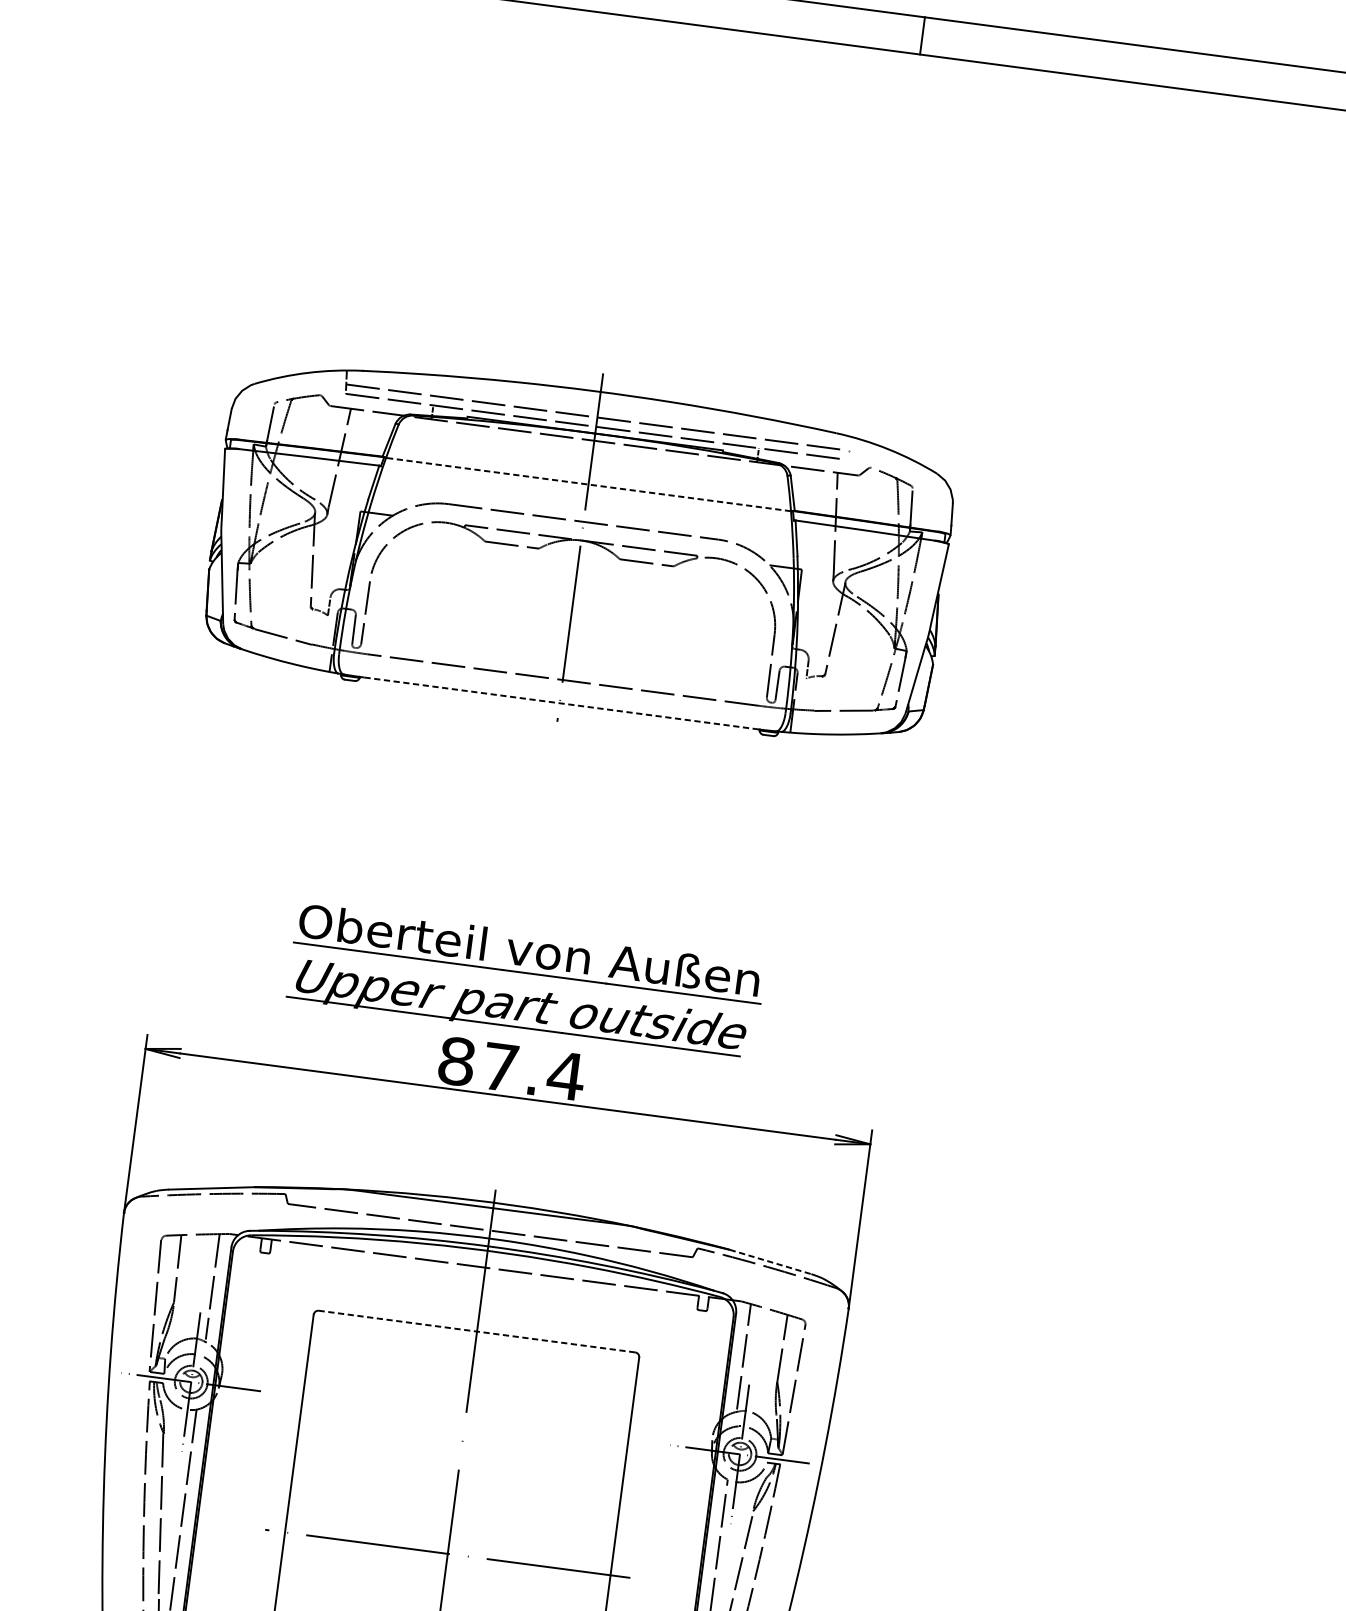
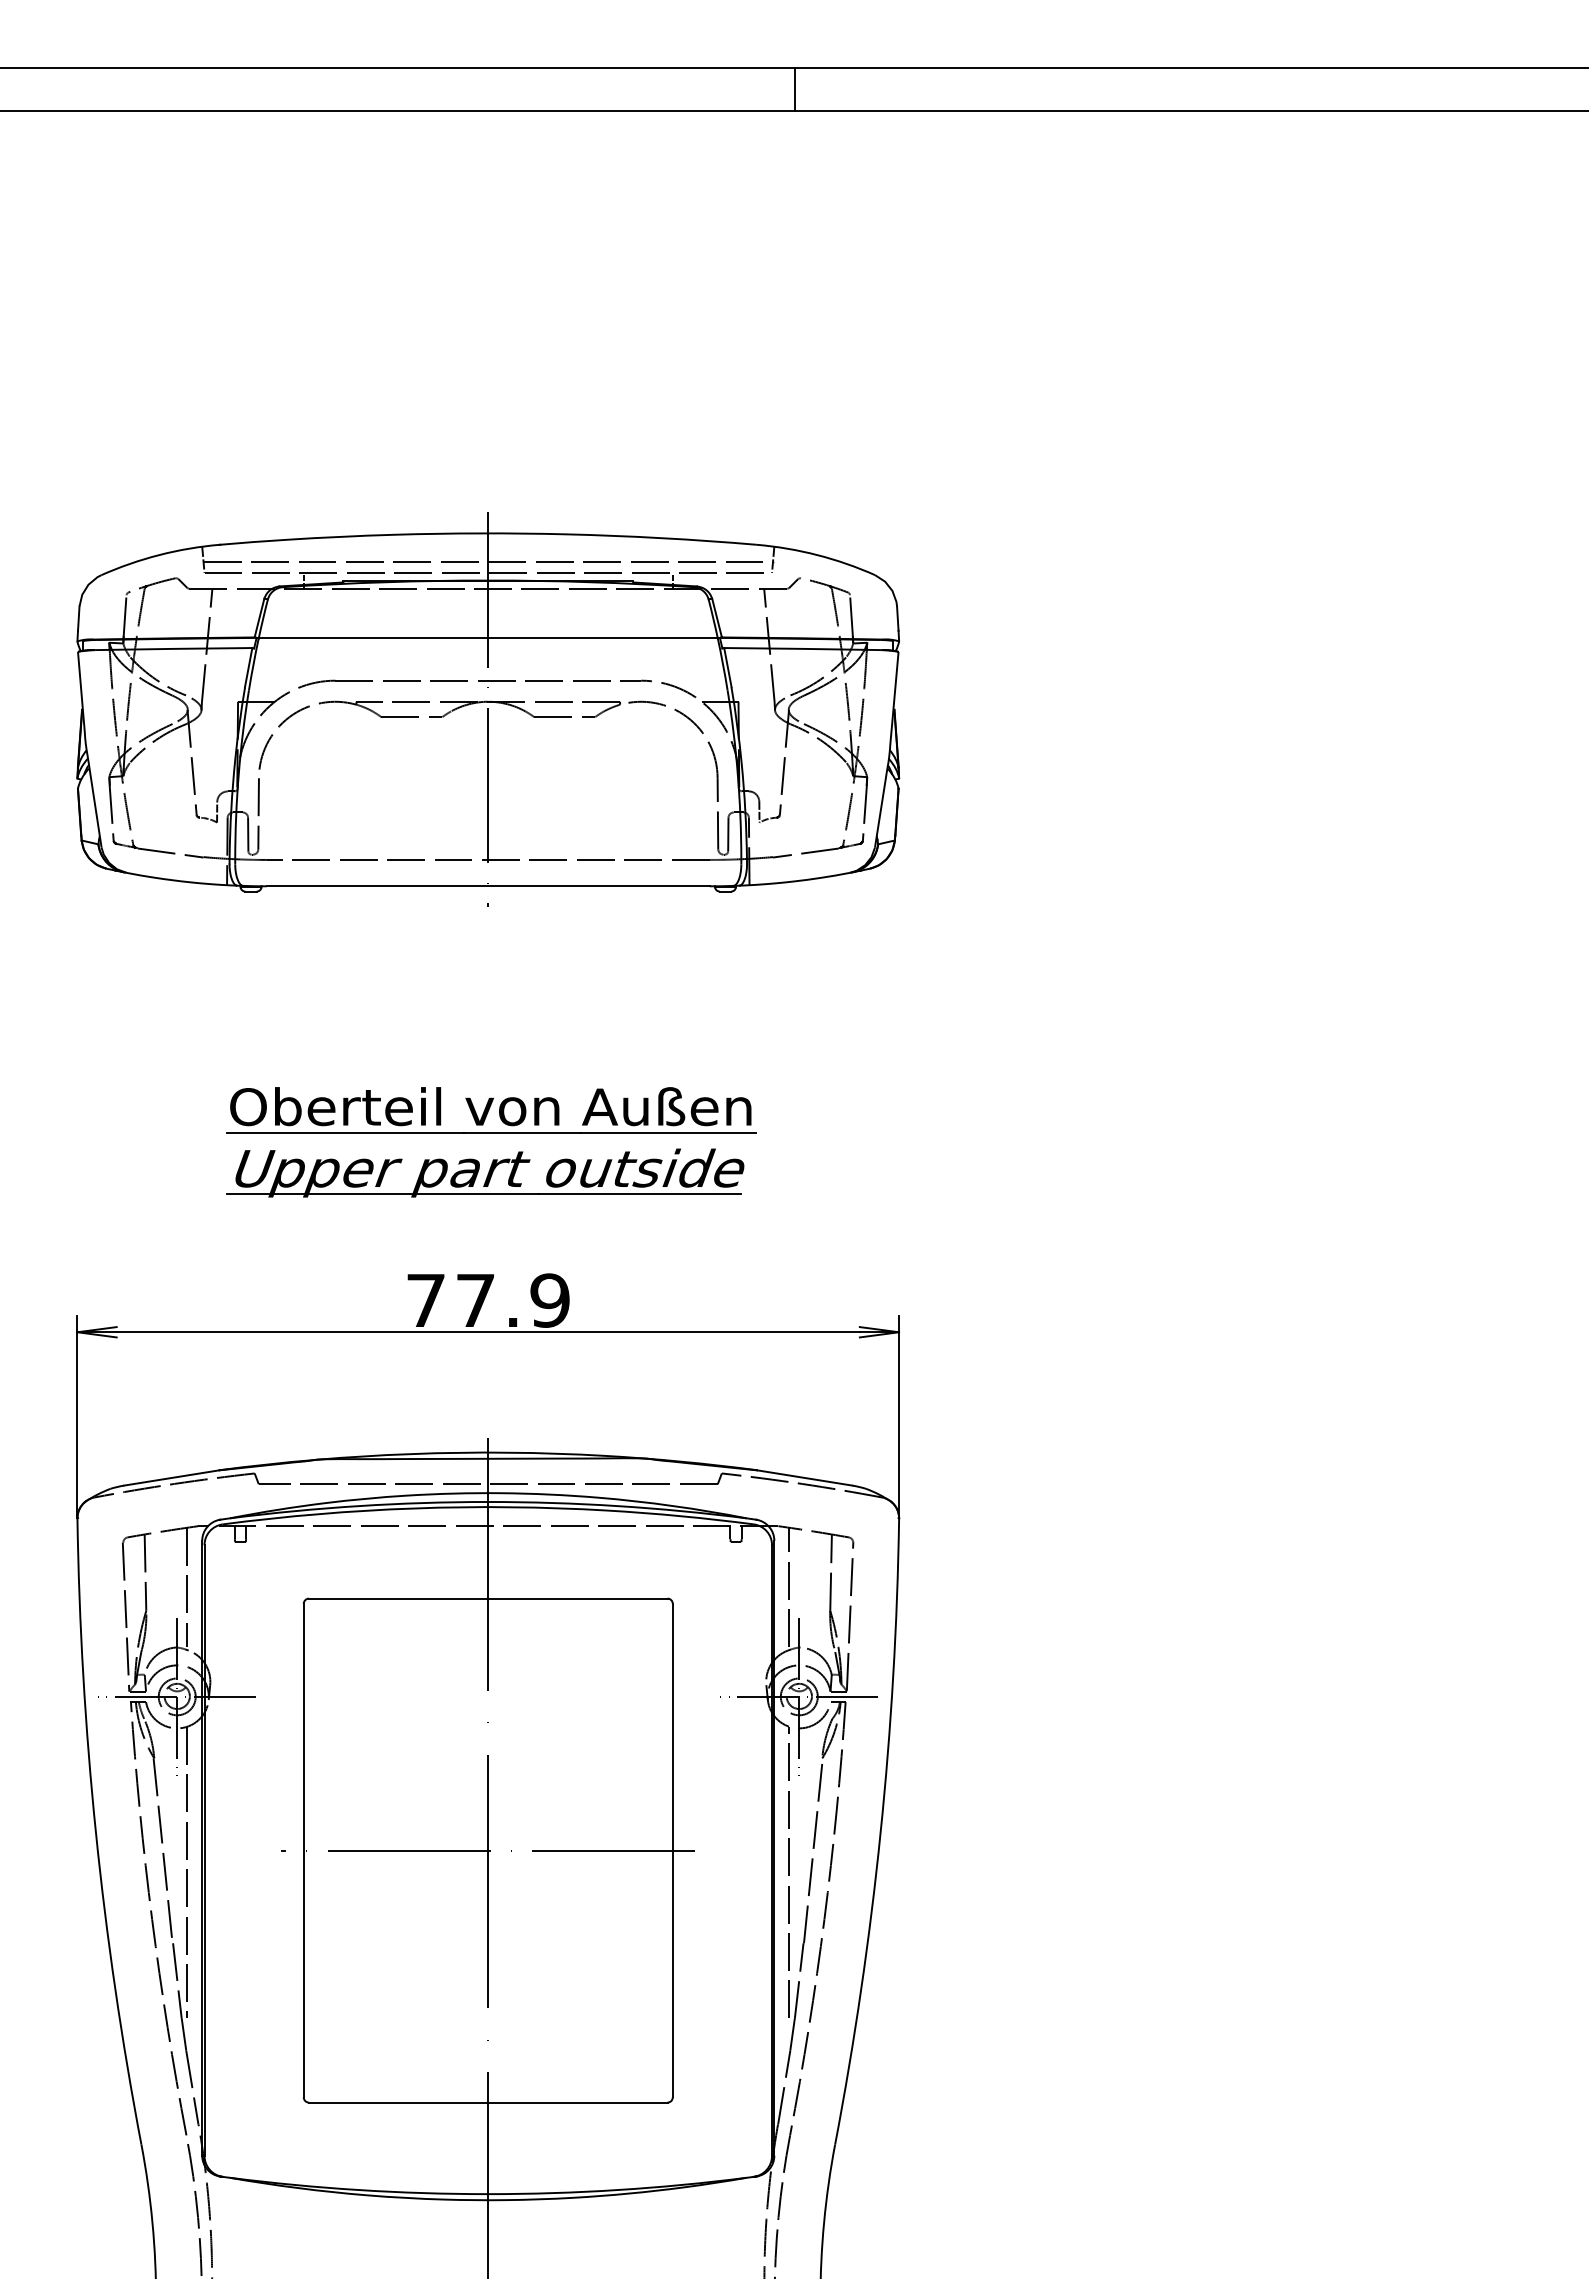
line: (849, 448) -> (773, 559), added
line: (588, 484) -> (488, 638), dashed -> solid
line: (559, 703) -> (488, 886), dashed -> solid
part: (527, 973) -> (491, 1133), moved
text: (511, 1068) -> (488, 1300), 87.4 -> 77.9
line: (770, 1262) -> (805, 1478), dashed -> solid
line: (476, 1331) -> (487, 1598), dashed -> solid

